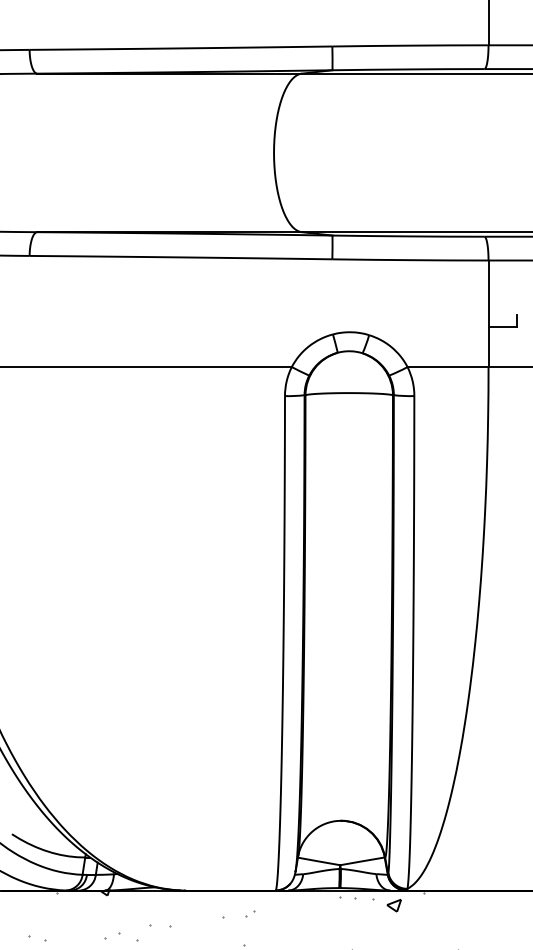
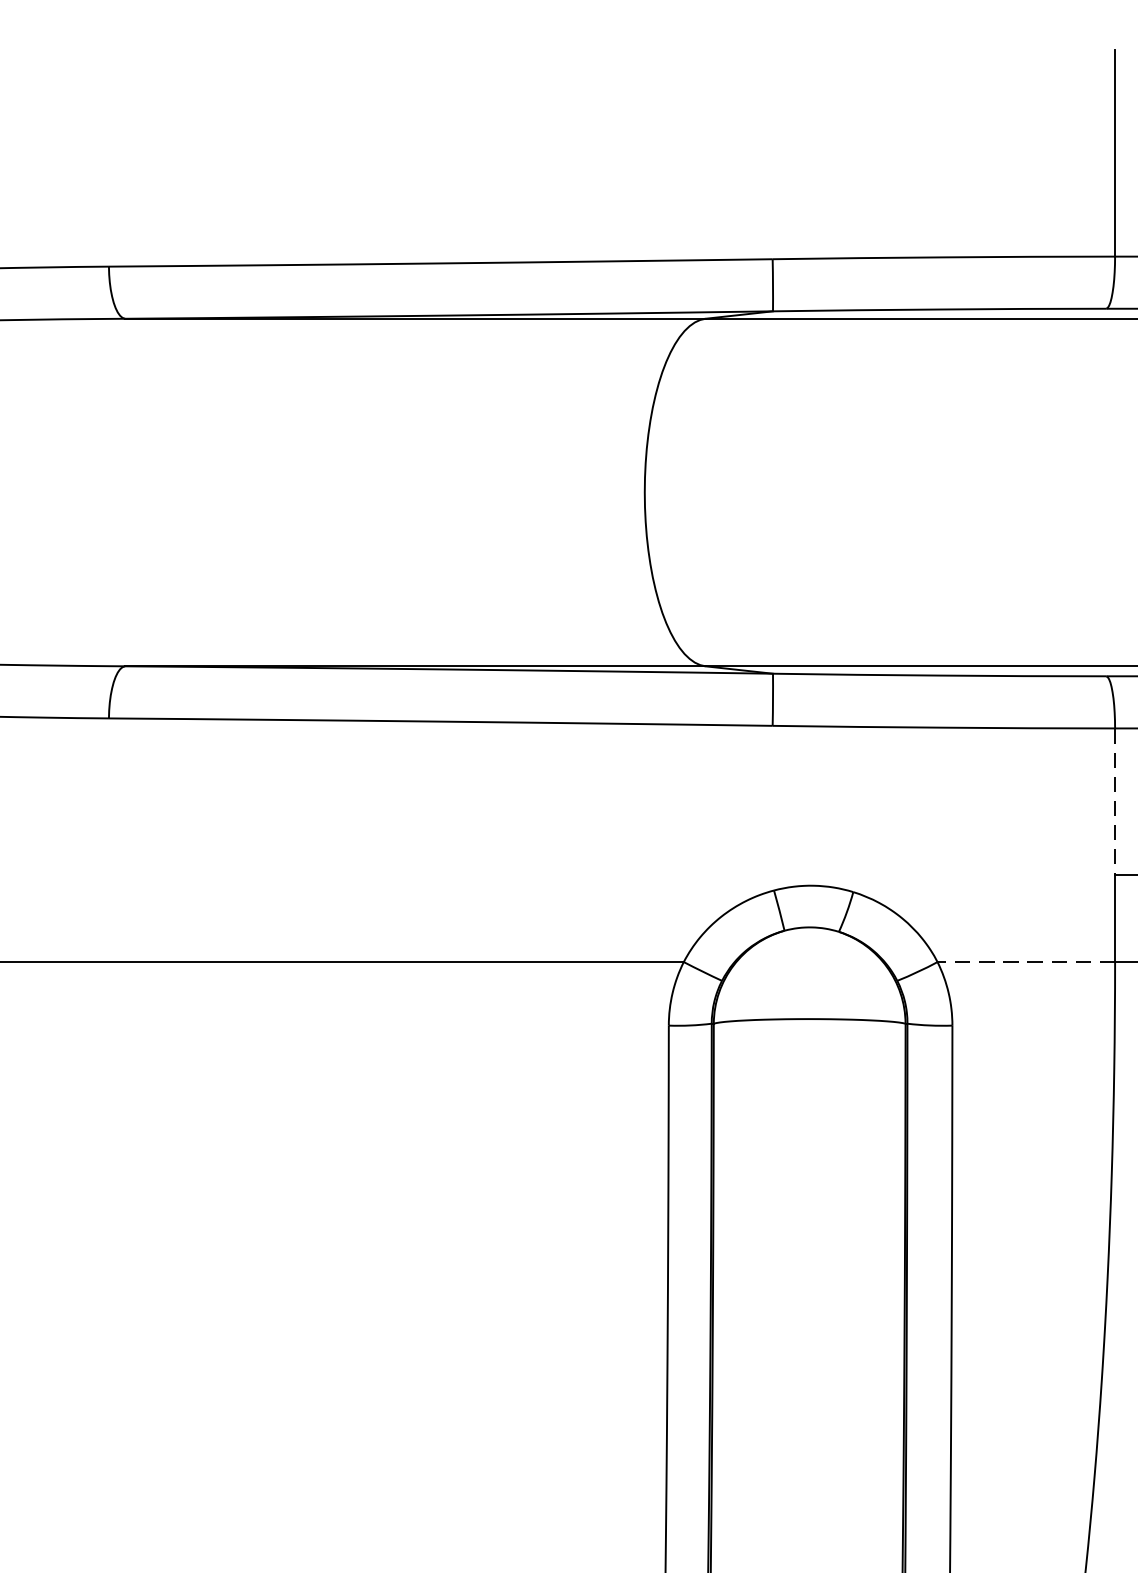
line: (488, 294) -> (1114, 802), solid -> dashed
line: (447, 367) -> (1025, 962), solid -> dashed

